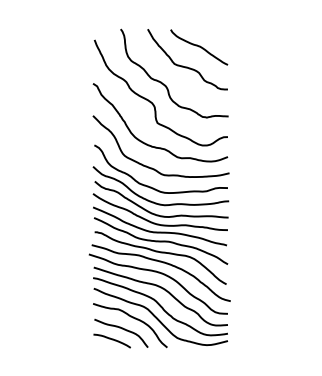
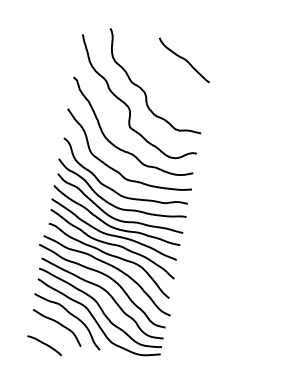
curve: (187, 66) -> (169, 77), removed
curve: (111, 339) -> (44, 344), moved

